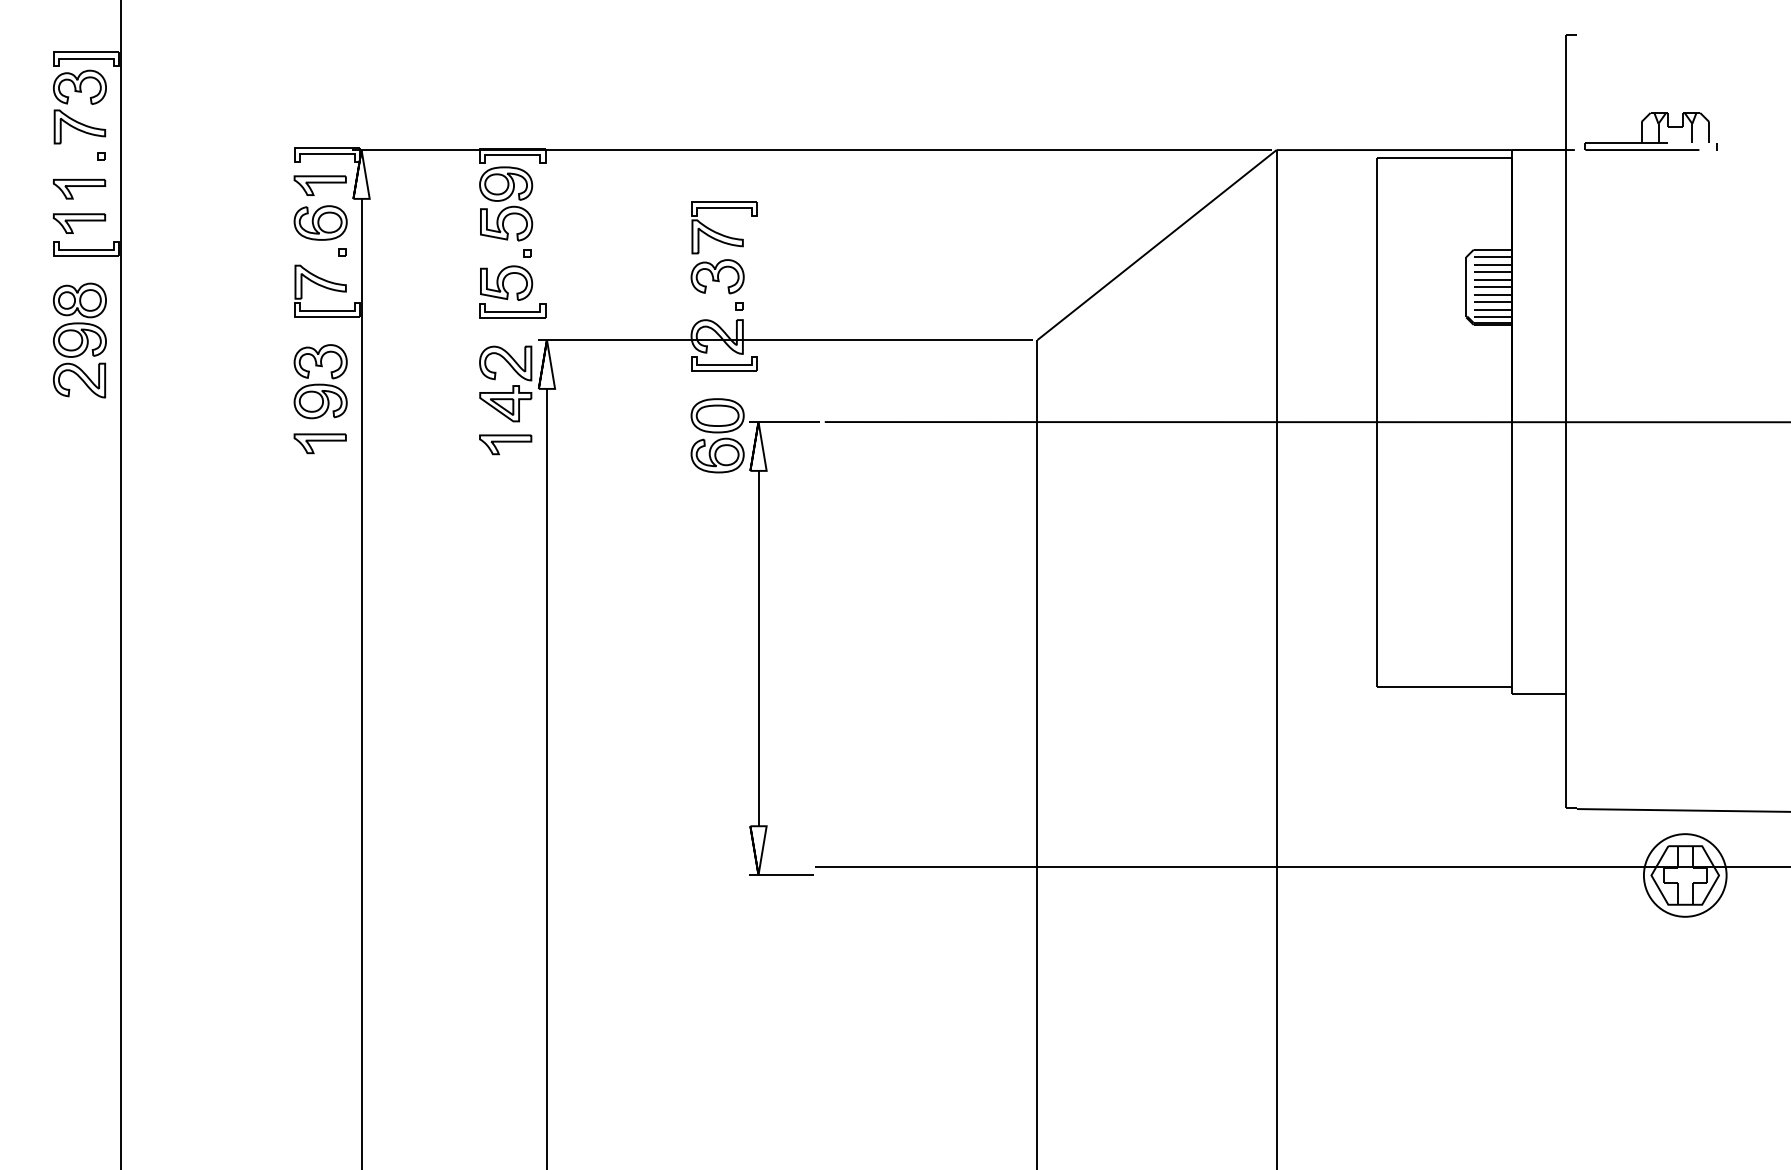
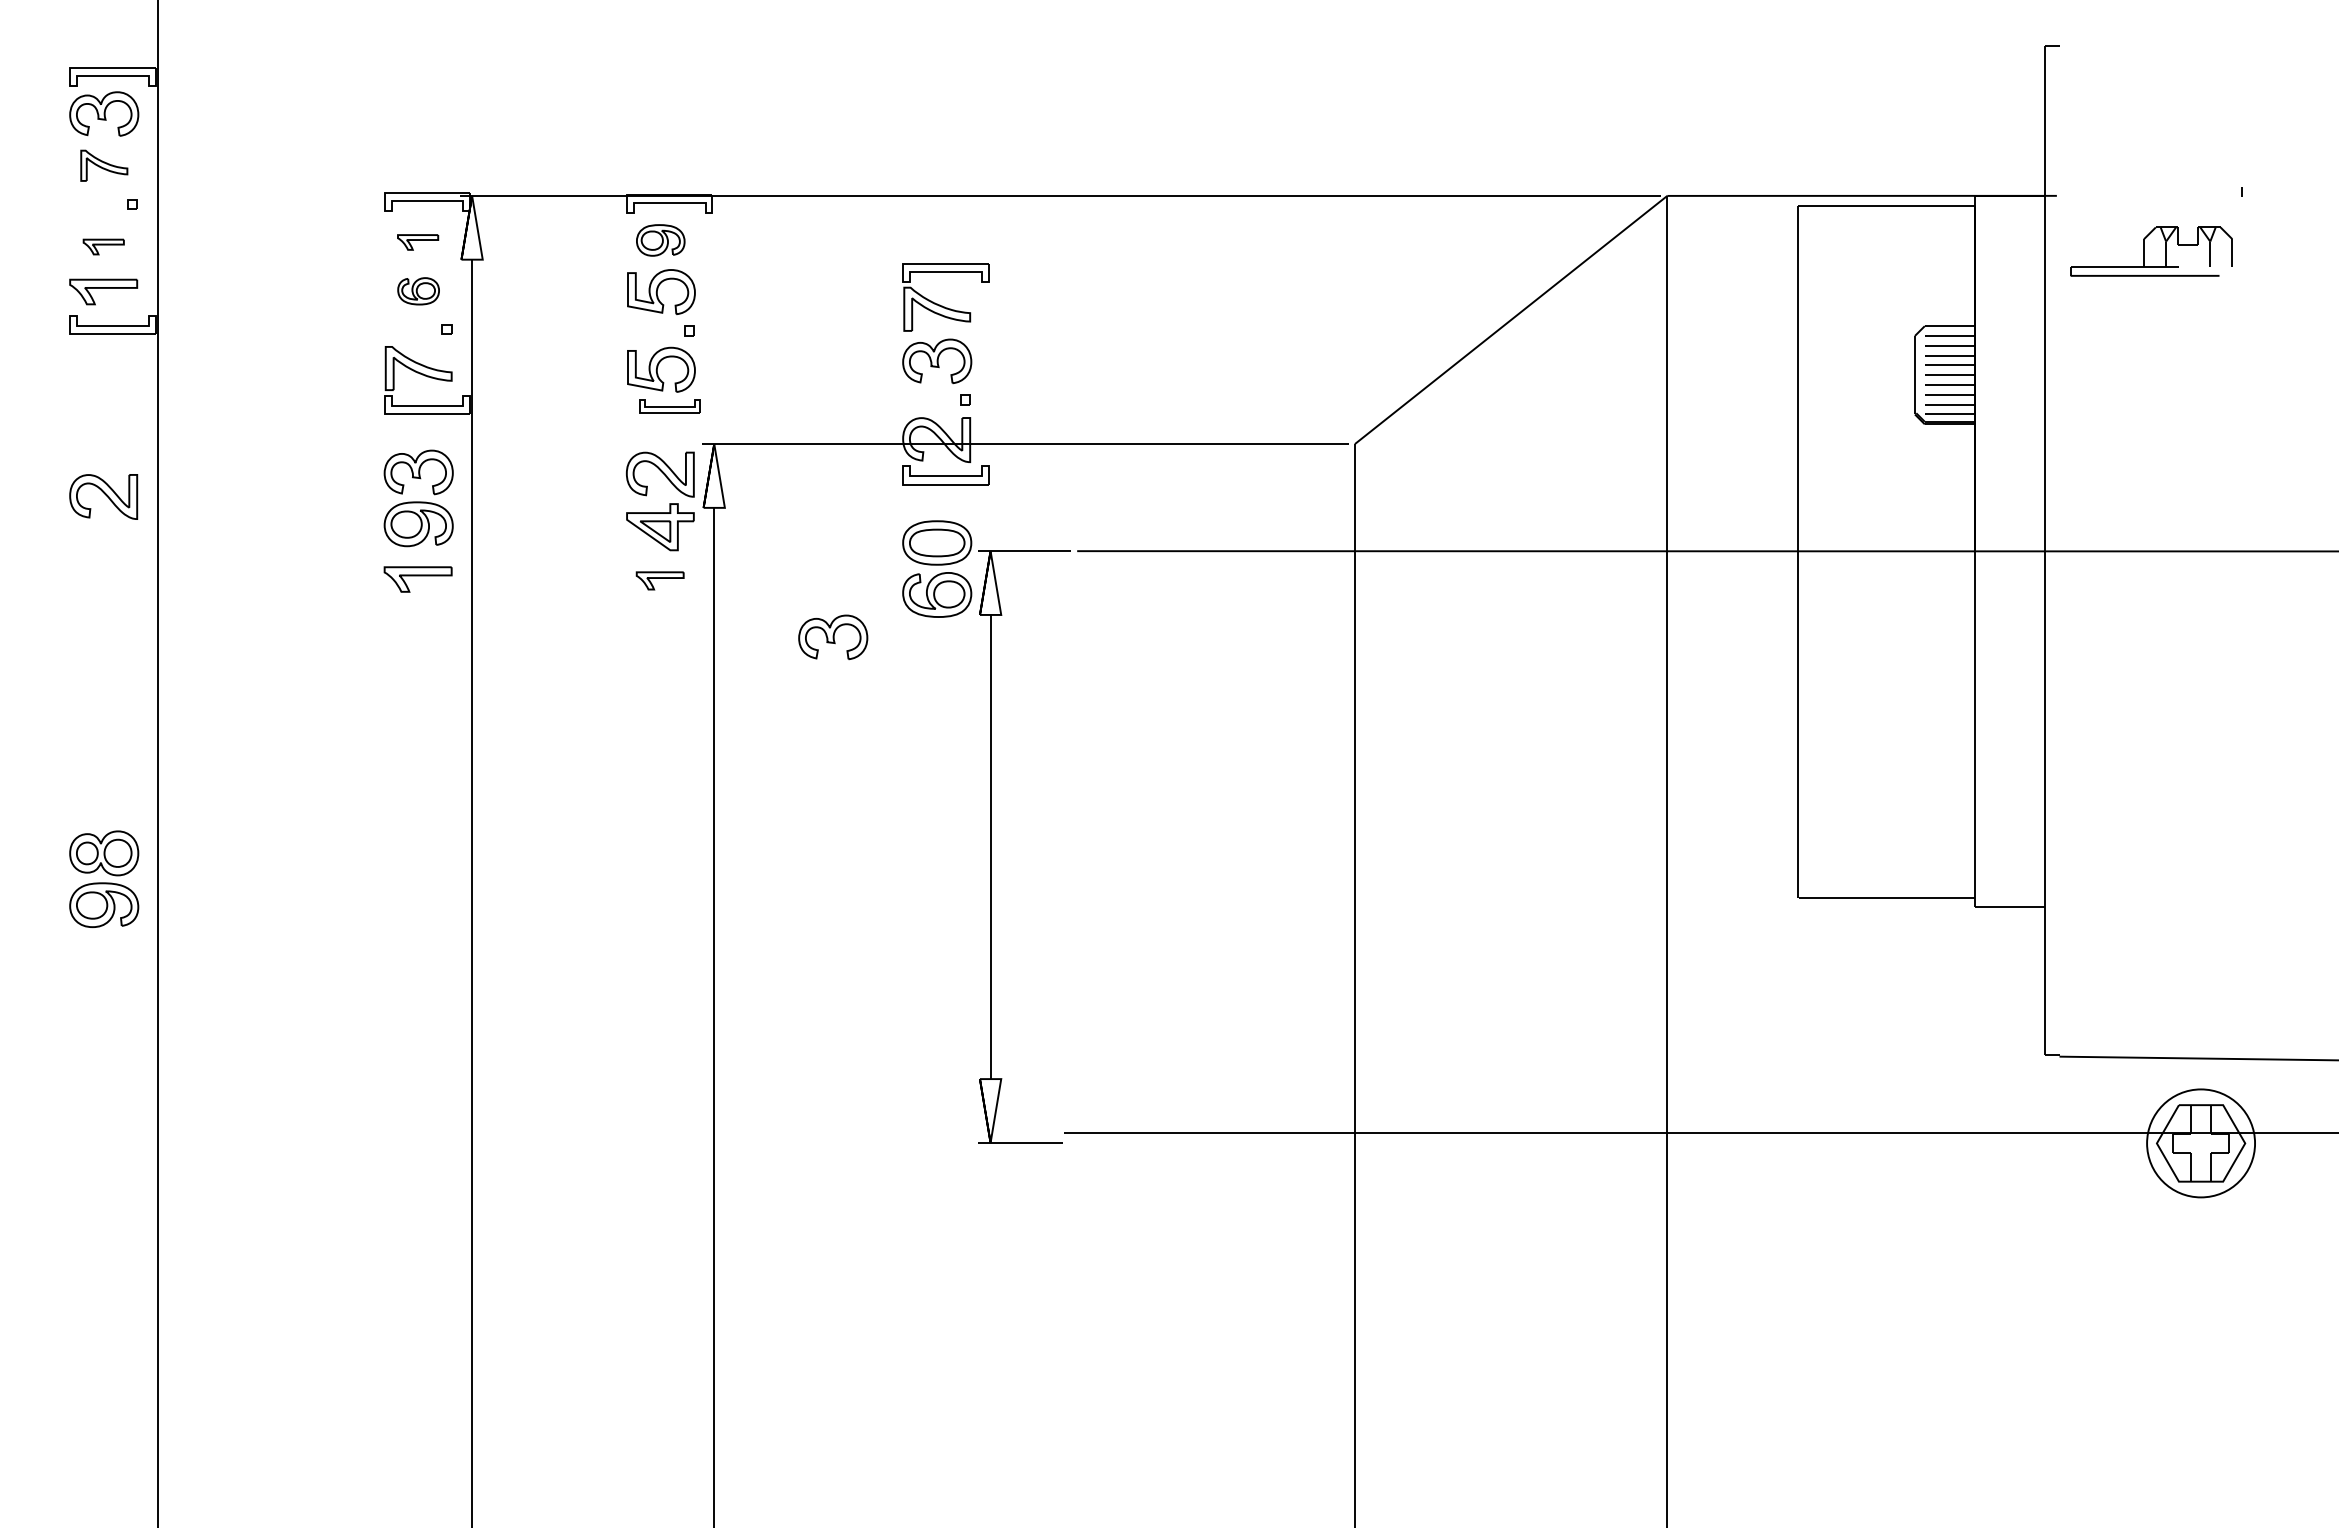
part: (80, 126) -> (104, 165), size x0.7
part: (1647, 131) -> (2151, 251), moved
part: (505, 184) -> (660, 240), size x0.7
part: (319, 185) -> (417, 242), size x0.6
part: (79, 188) -> (103, 246), size x0.6
part: (320, 223) -> (418, 291), size x0.6
part: (512, 310) -> (669, 405), size x0.7
part: (80, 319) -> (104, 878), moved
part: (505, 444) -> (659, 580), size x0.7
part: (638, 488) -> (833, 637), added

